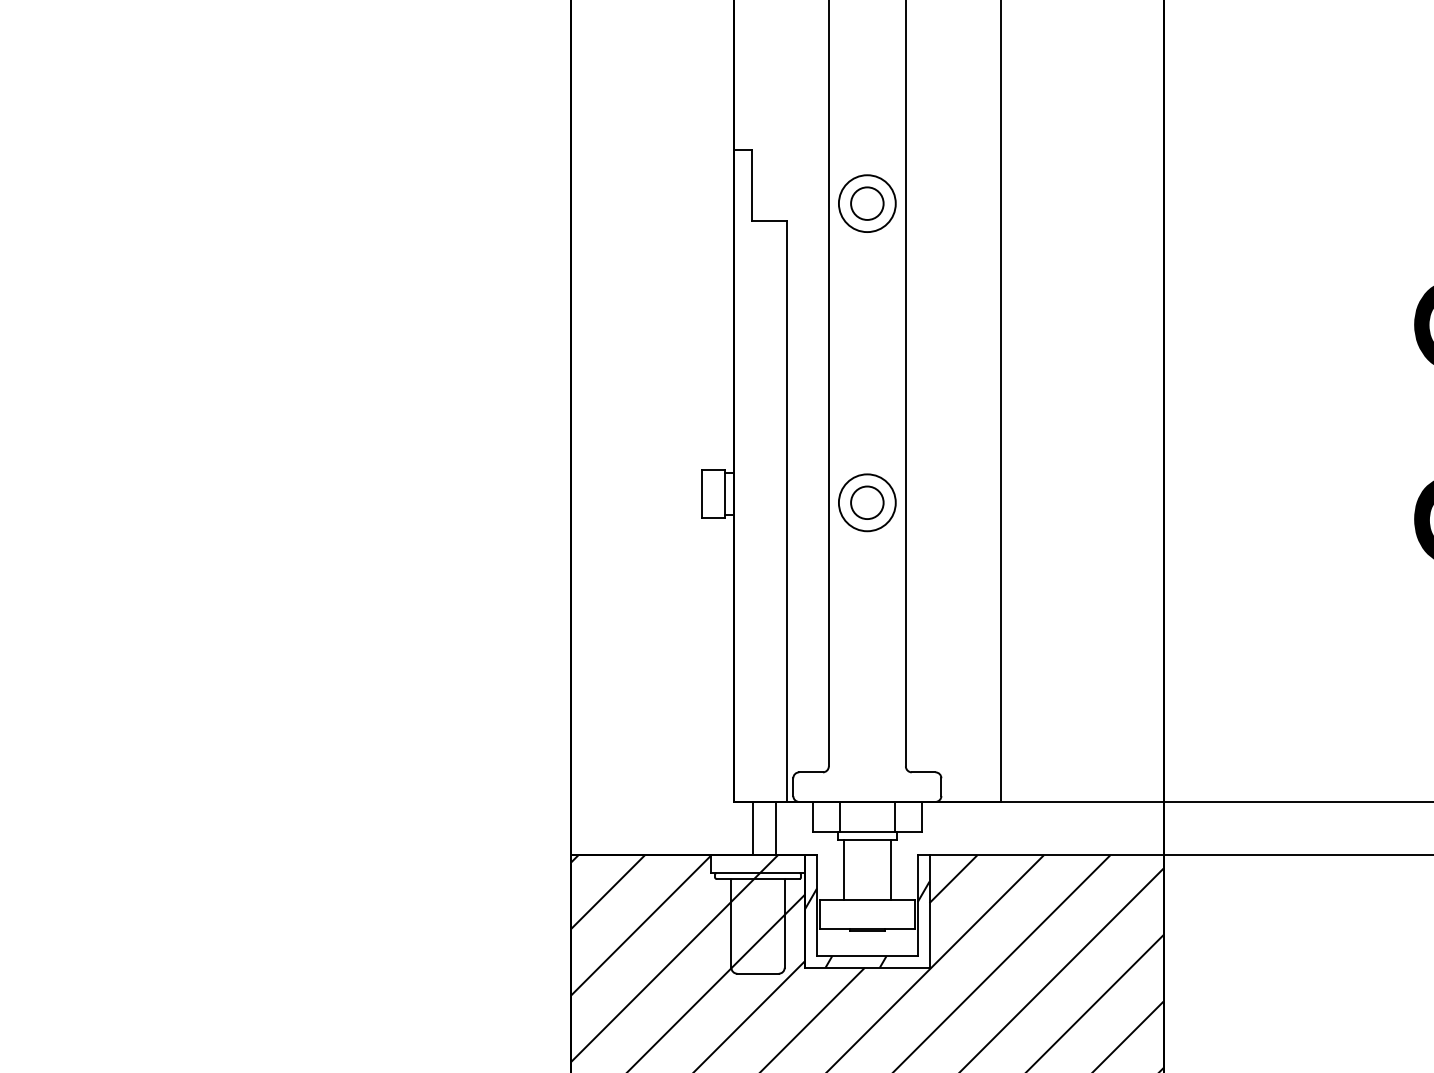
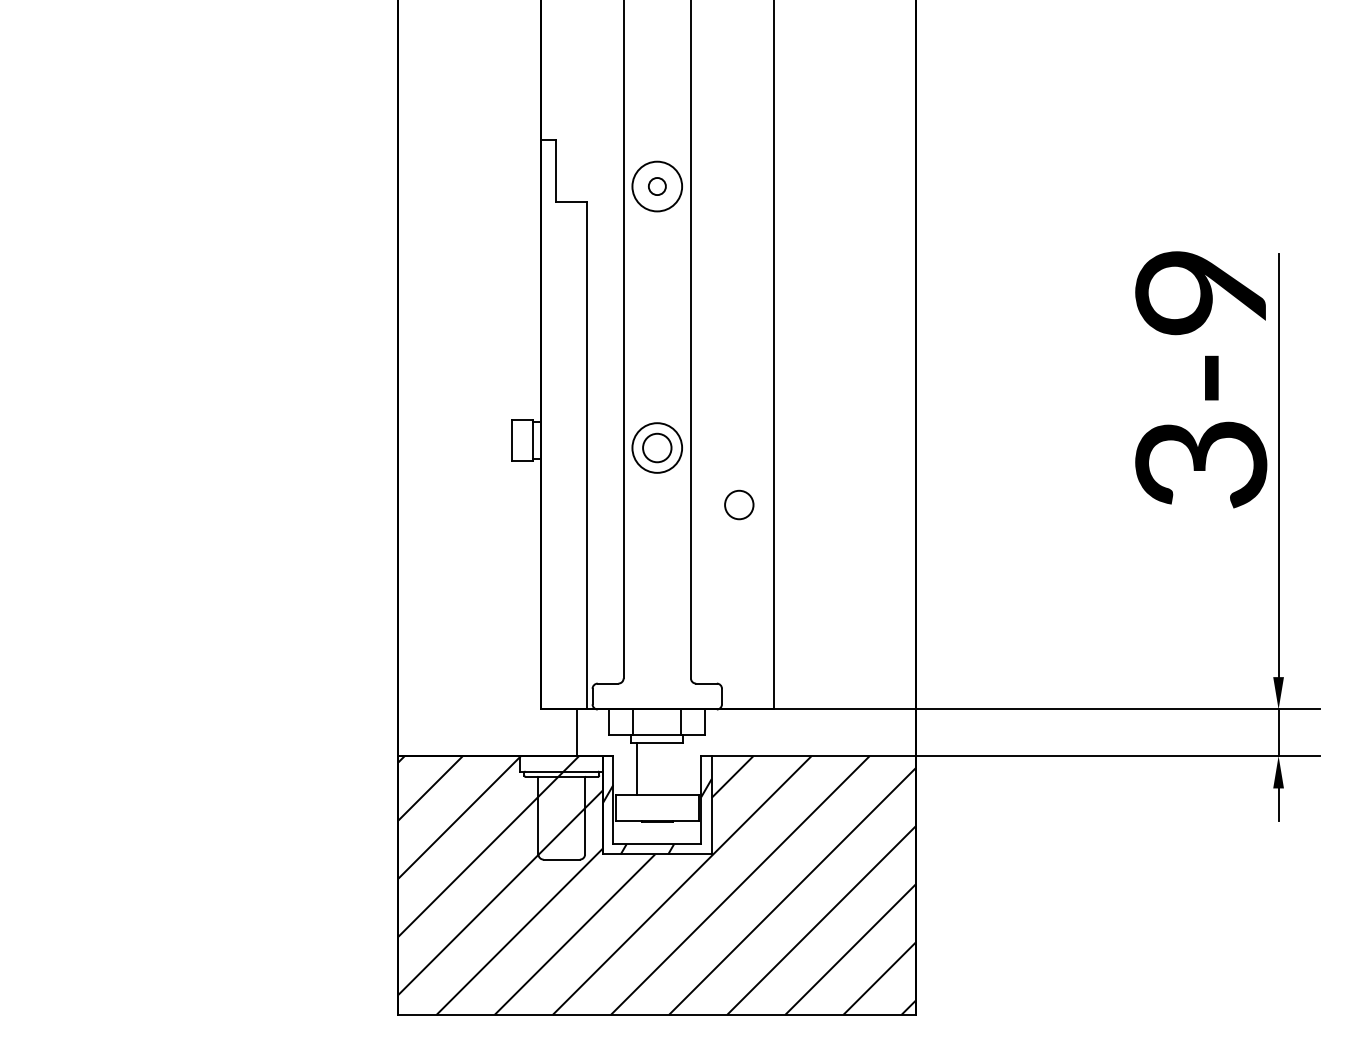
circle: (867, 203) -> (657, 186), size x0.6
circle: (961, 567) -> (739, 504), added
line: (753, 828) -> (557, 732), removed
line: (891, 869) -> (678, 768), removed

